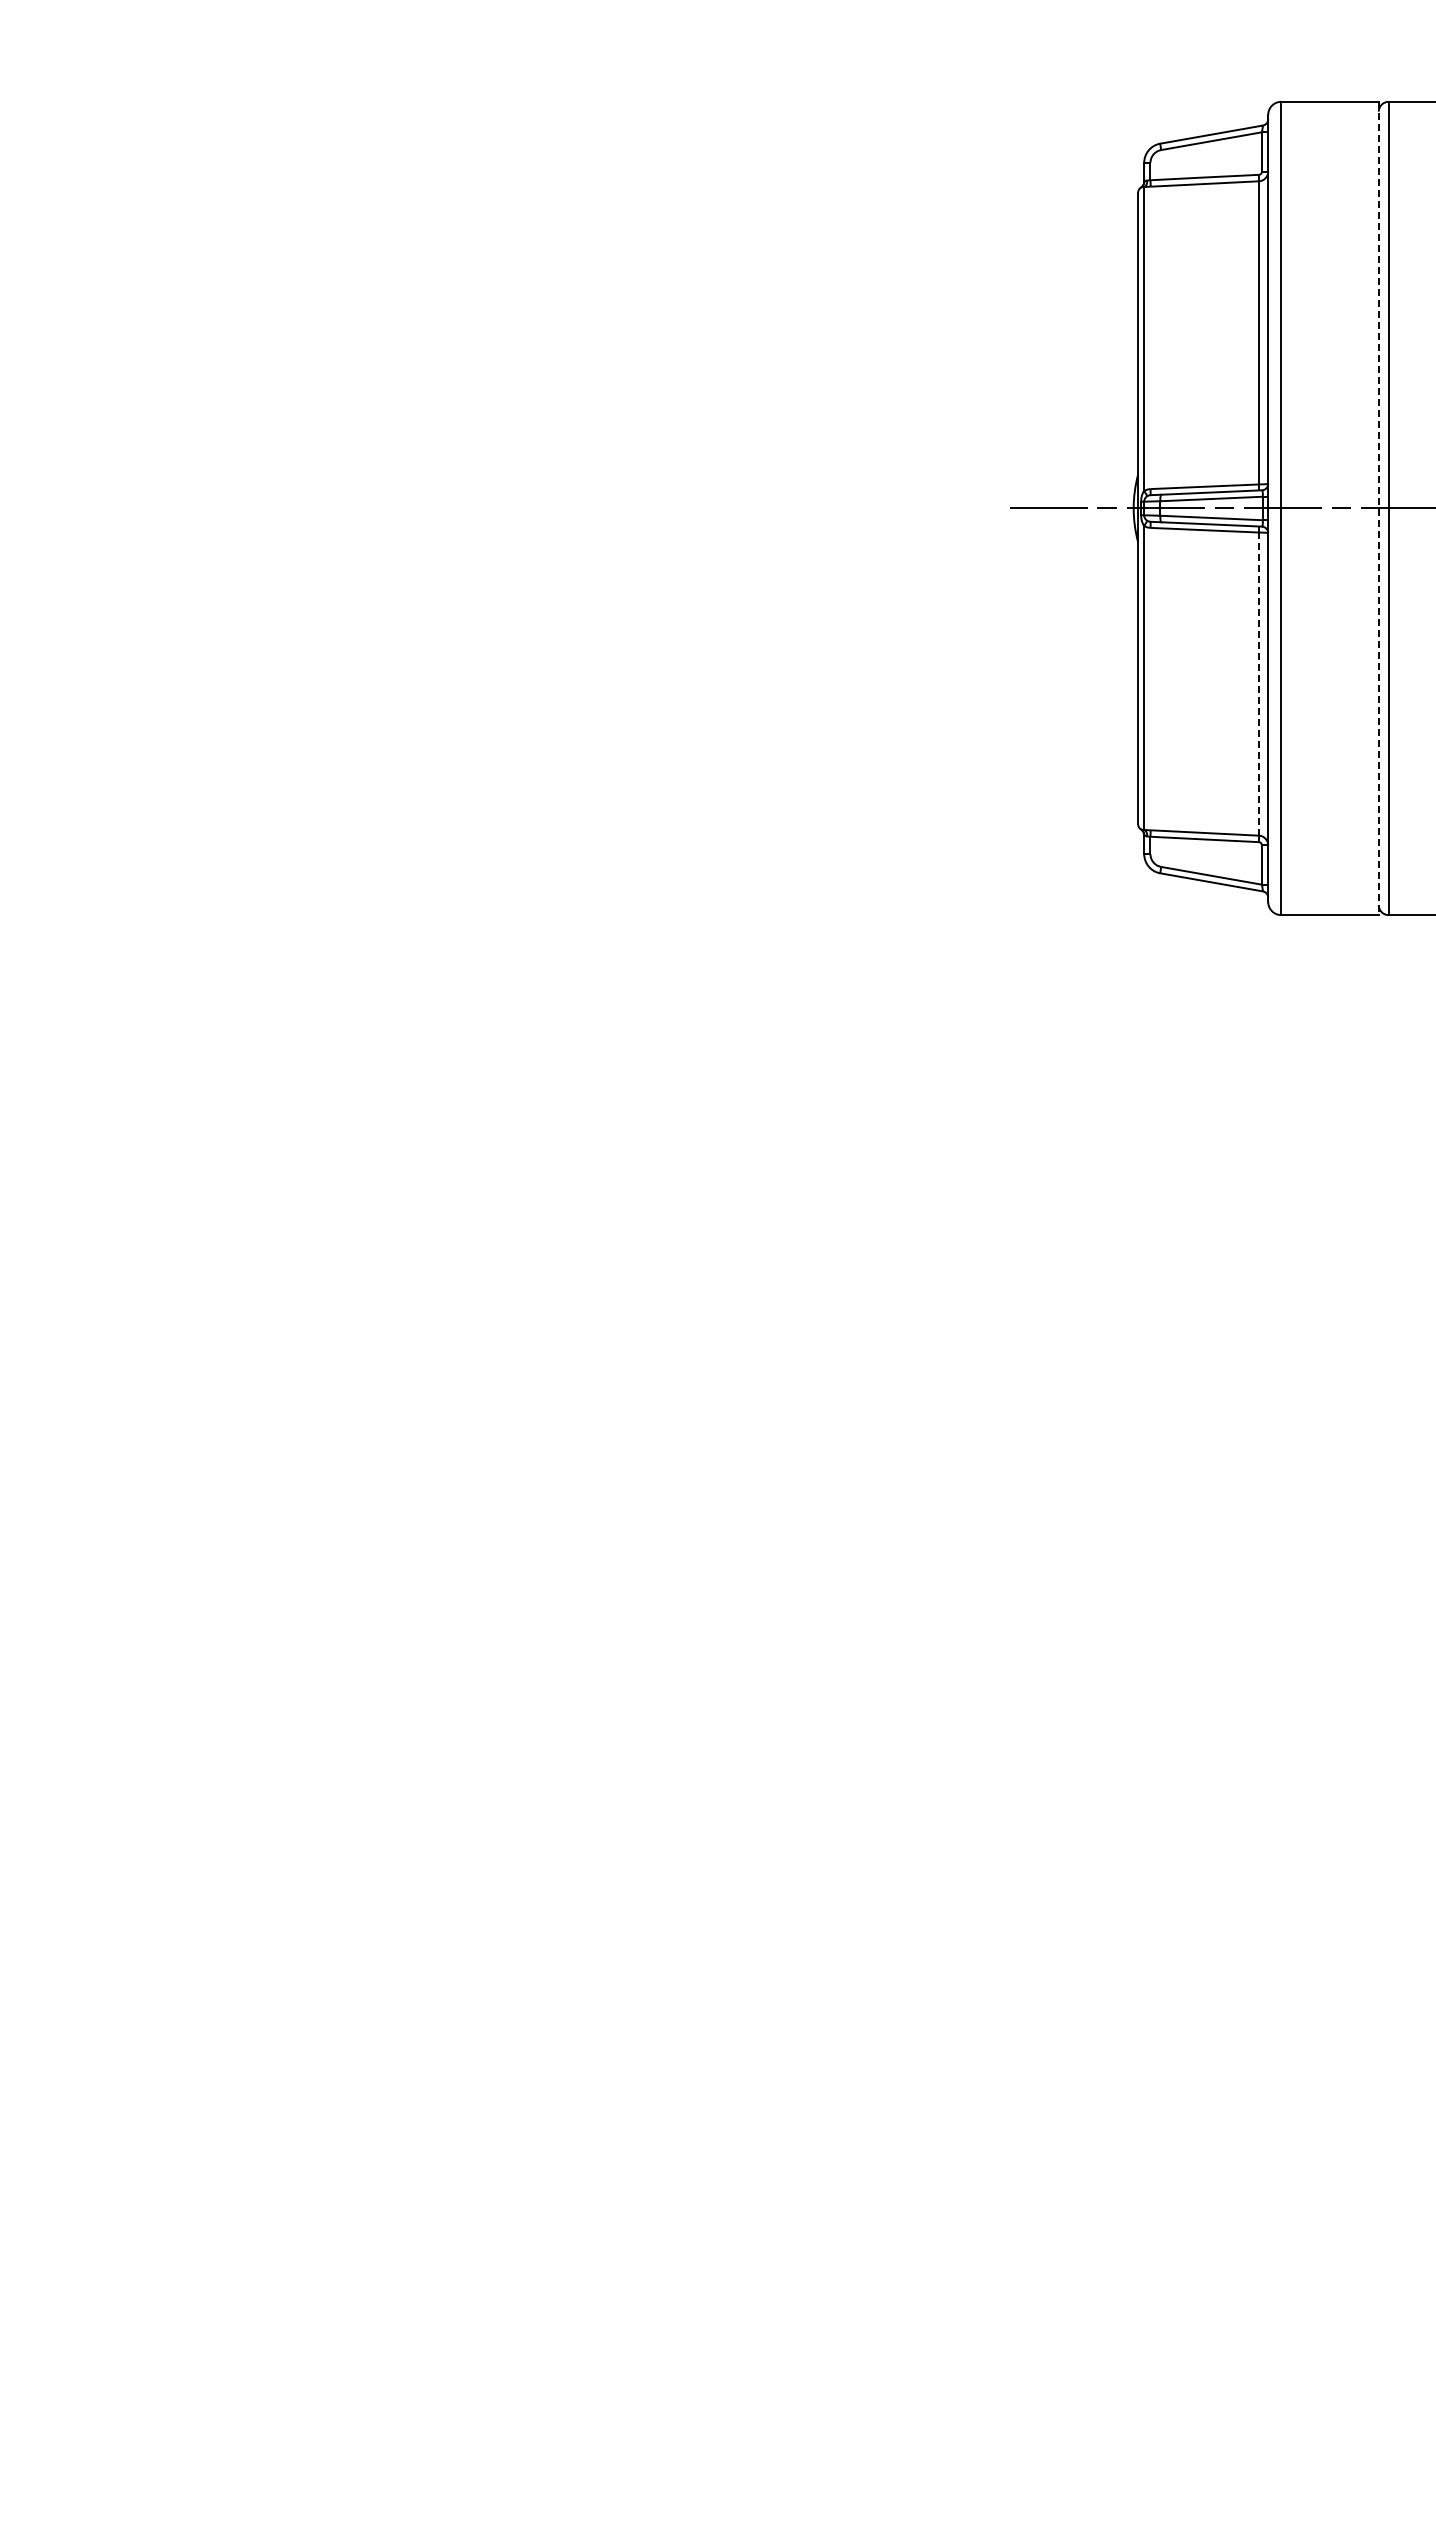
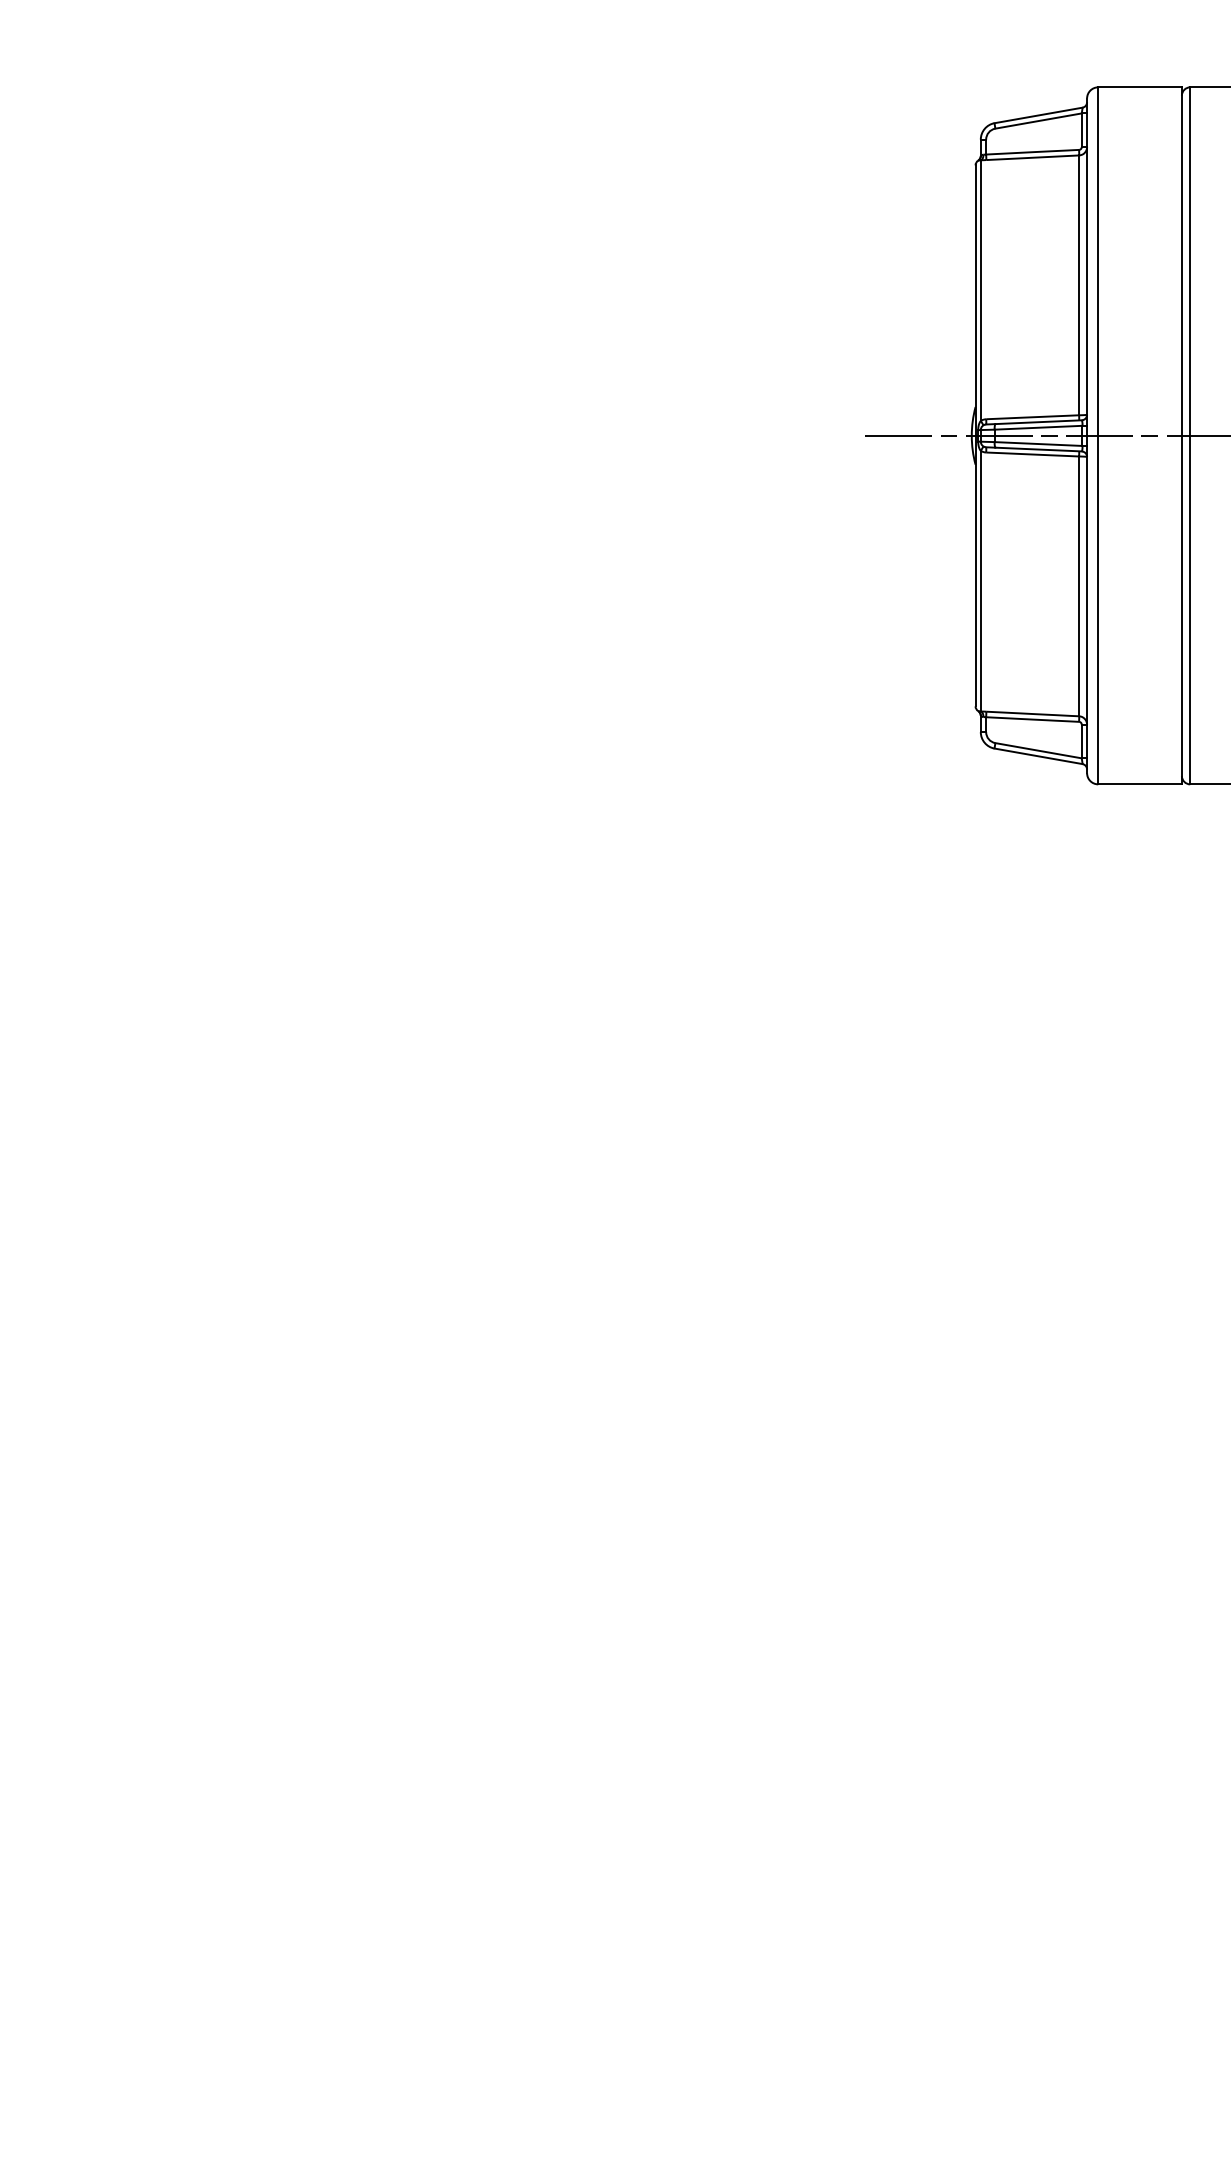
line: (1378, 508) -> (1181, 435), dashed -> solid
line: (1258, 684) -> (1078, 586), dashed -> solid

